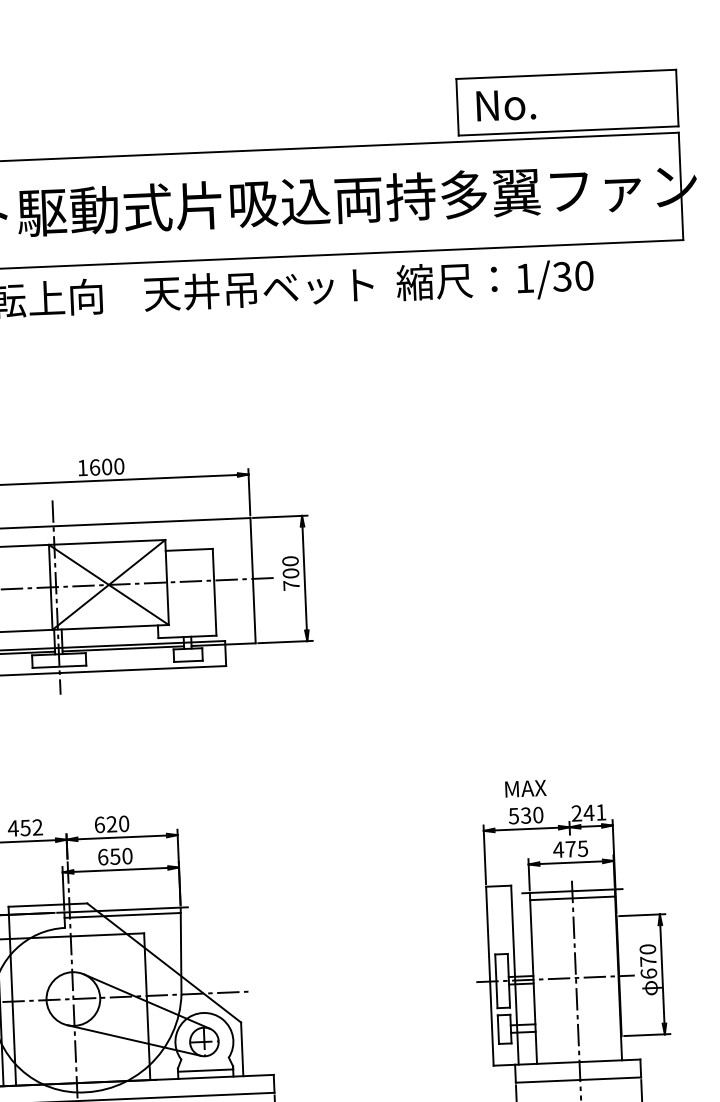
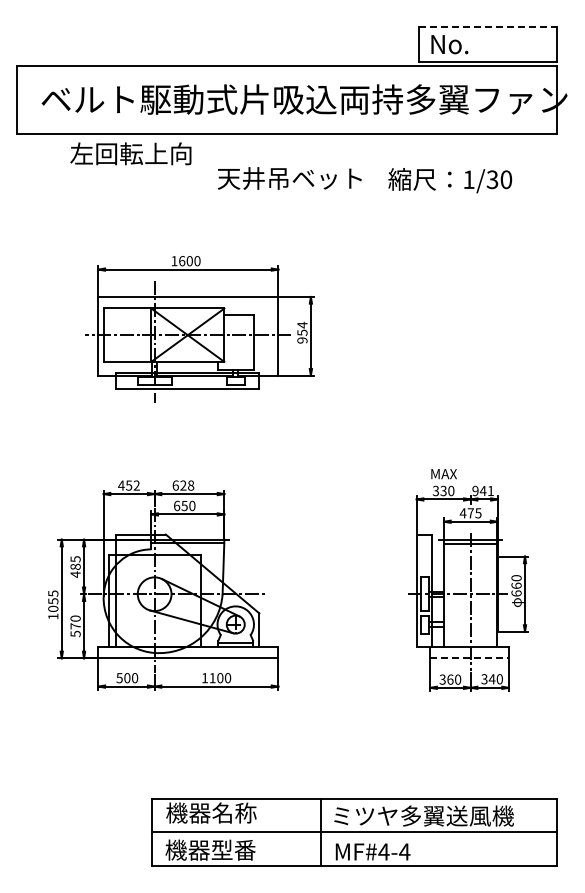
line: (566, 73) -> (488, 26), solid -> dashed
text: (495, 280) -> (450, 180), moved
text: (258, 289) -> (289, 178), moved
text: (291, 572) -> (302, 332), 700 -> 954
text: (576, 814) -> (475, 491), 241 -> 941
text: (514, 815) -> (436, 490), 530 -> 330
text: (124, 823) -> (191, 485), 620 -> 628
text: (648, 961) -> (516, 585), 670 -> 660
line: (579, 1080) -> (470, 658), solid -> dashed

